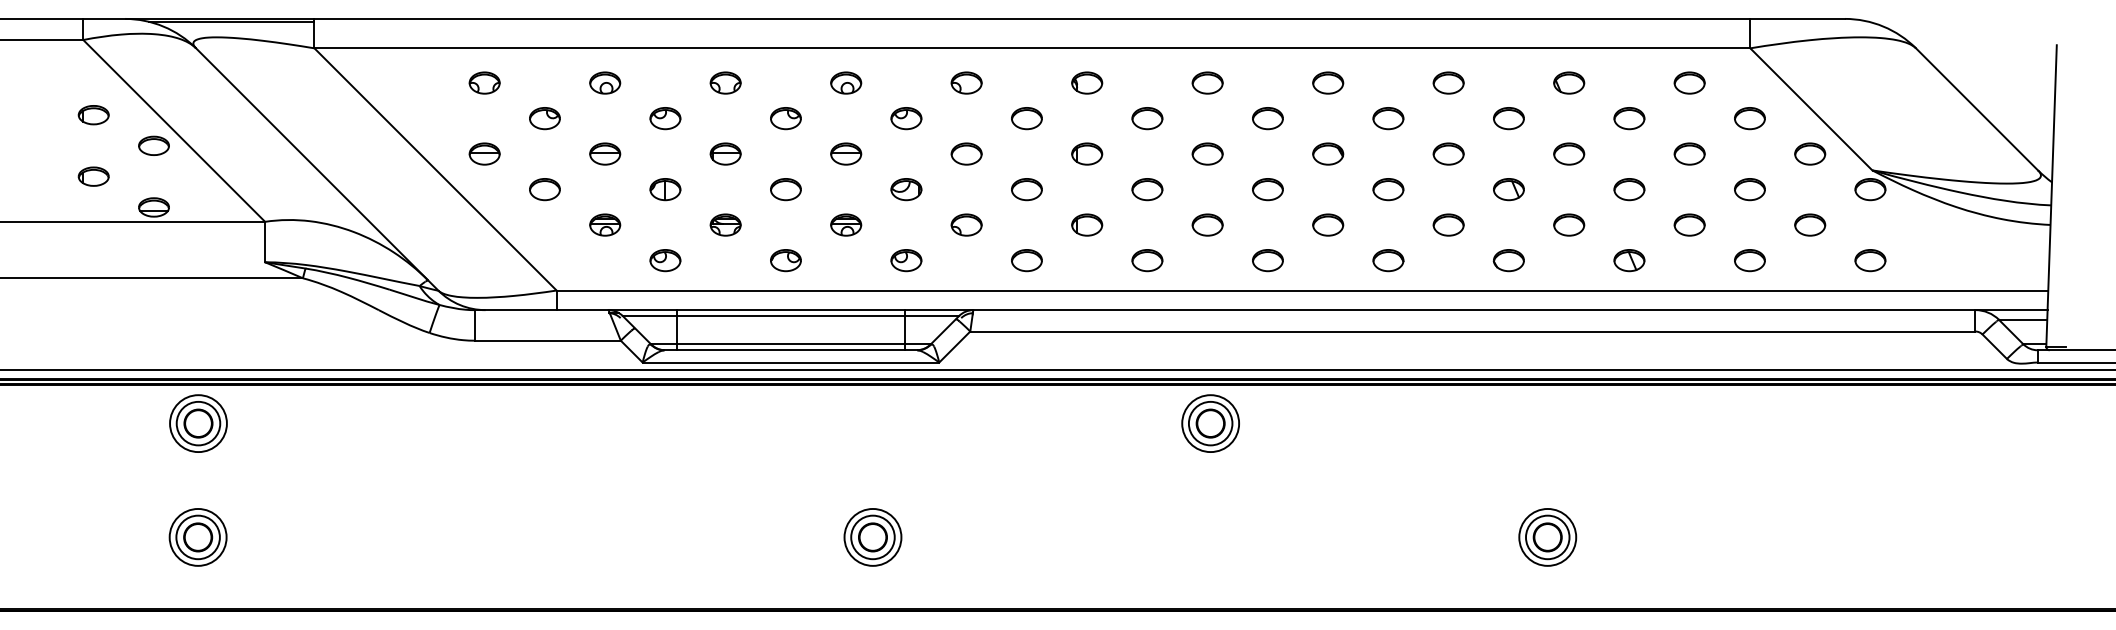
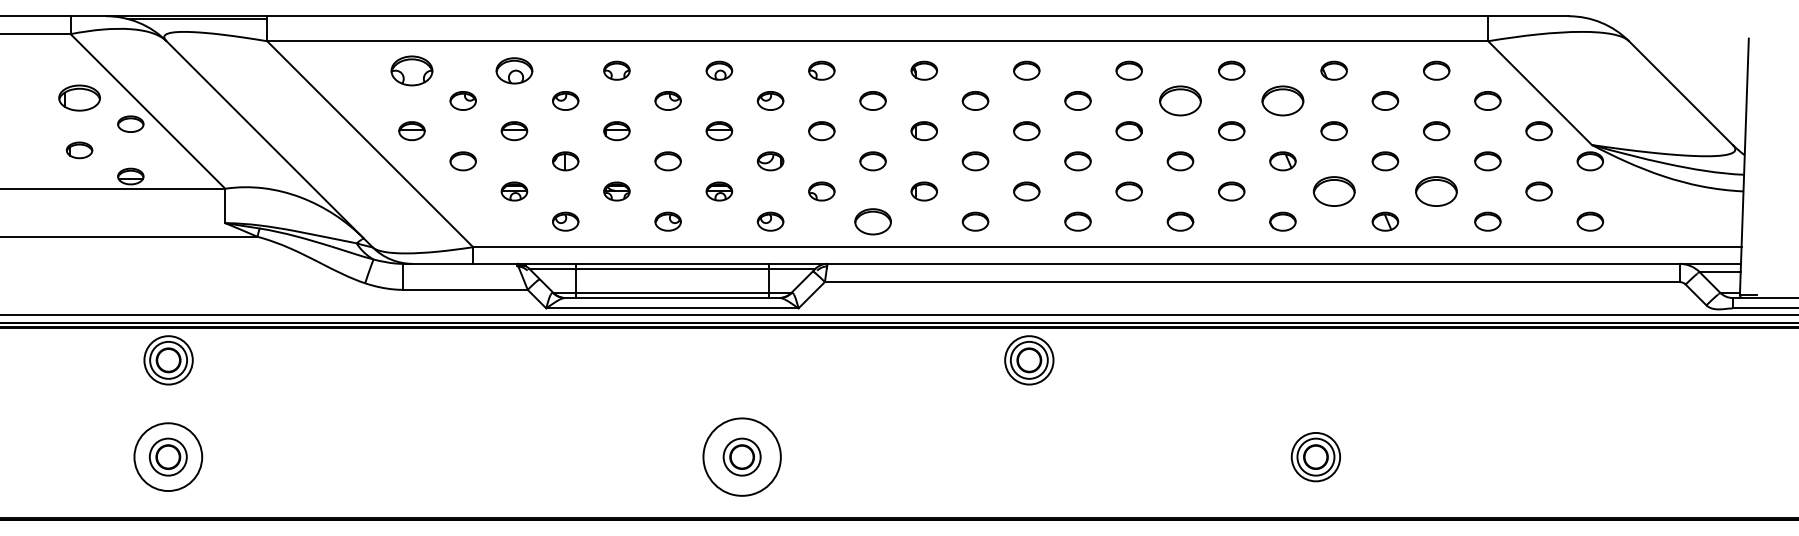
part: (484, 82) -> (411, 70), size x1.6
part: (605, 82) -> (514, 70), size x1.4
part: (93, 114) -> (79, 97), size x1.6
part: (1388, 118) -> (1180, 100), size x1.6
part: (1508, 118) -> (1282, 100), size x1.6
part: (1568, 225) -> (1333, 191), size x1.6
part: (1689, 225) -> (1436, 191), size x1.6
part: (1026, 260) -> (872, 221), size x1.4
circle: (198, 536) -> (168, 456), size x1.4
circle: (872, 536) -> (741, 456), size x1.6

